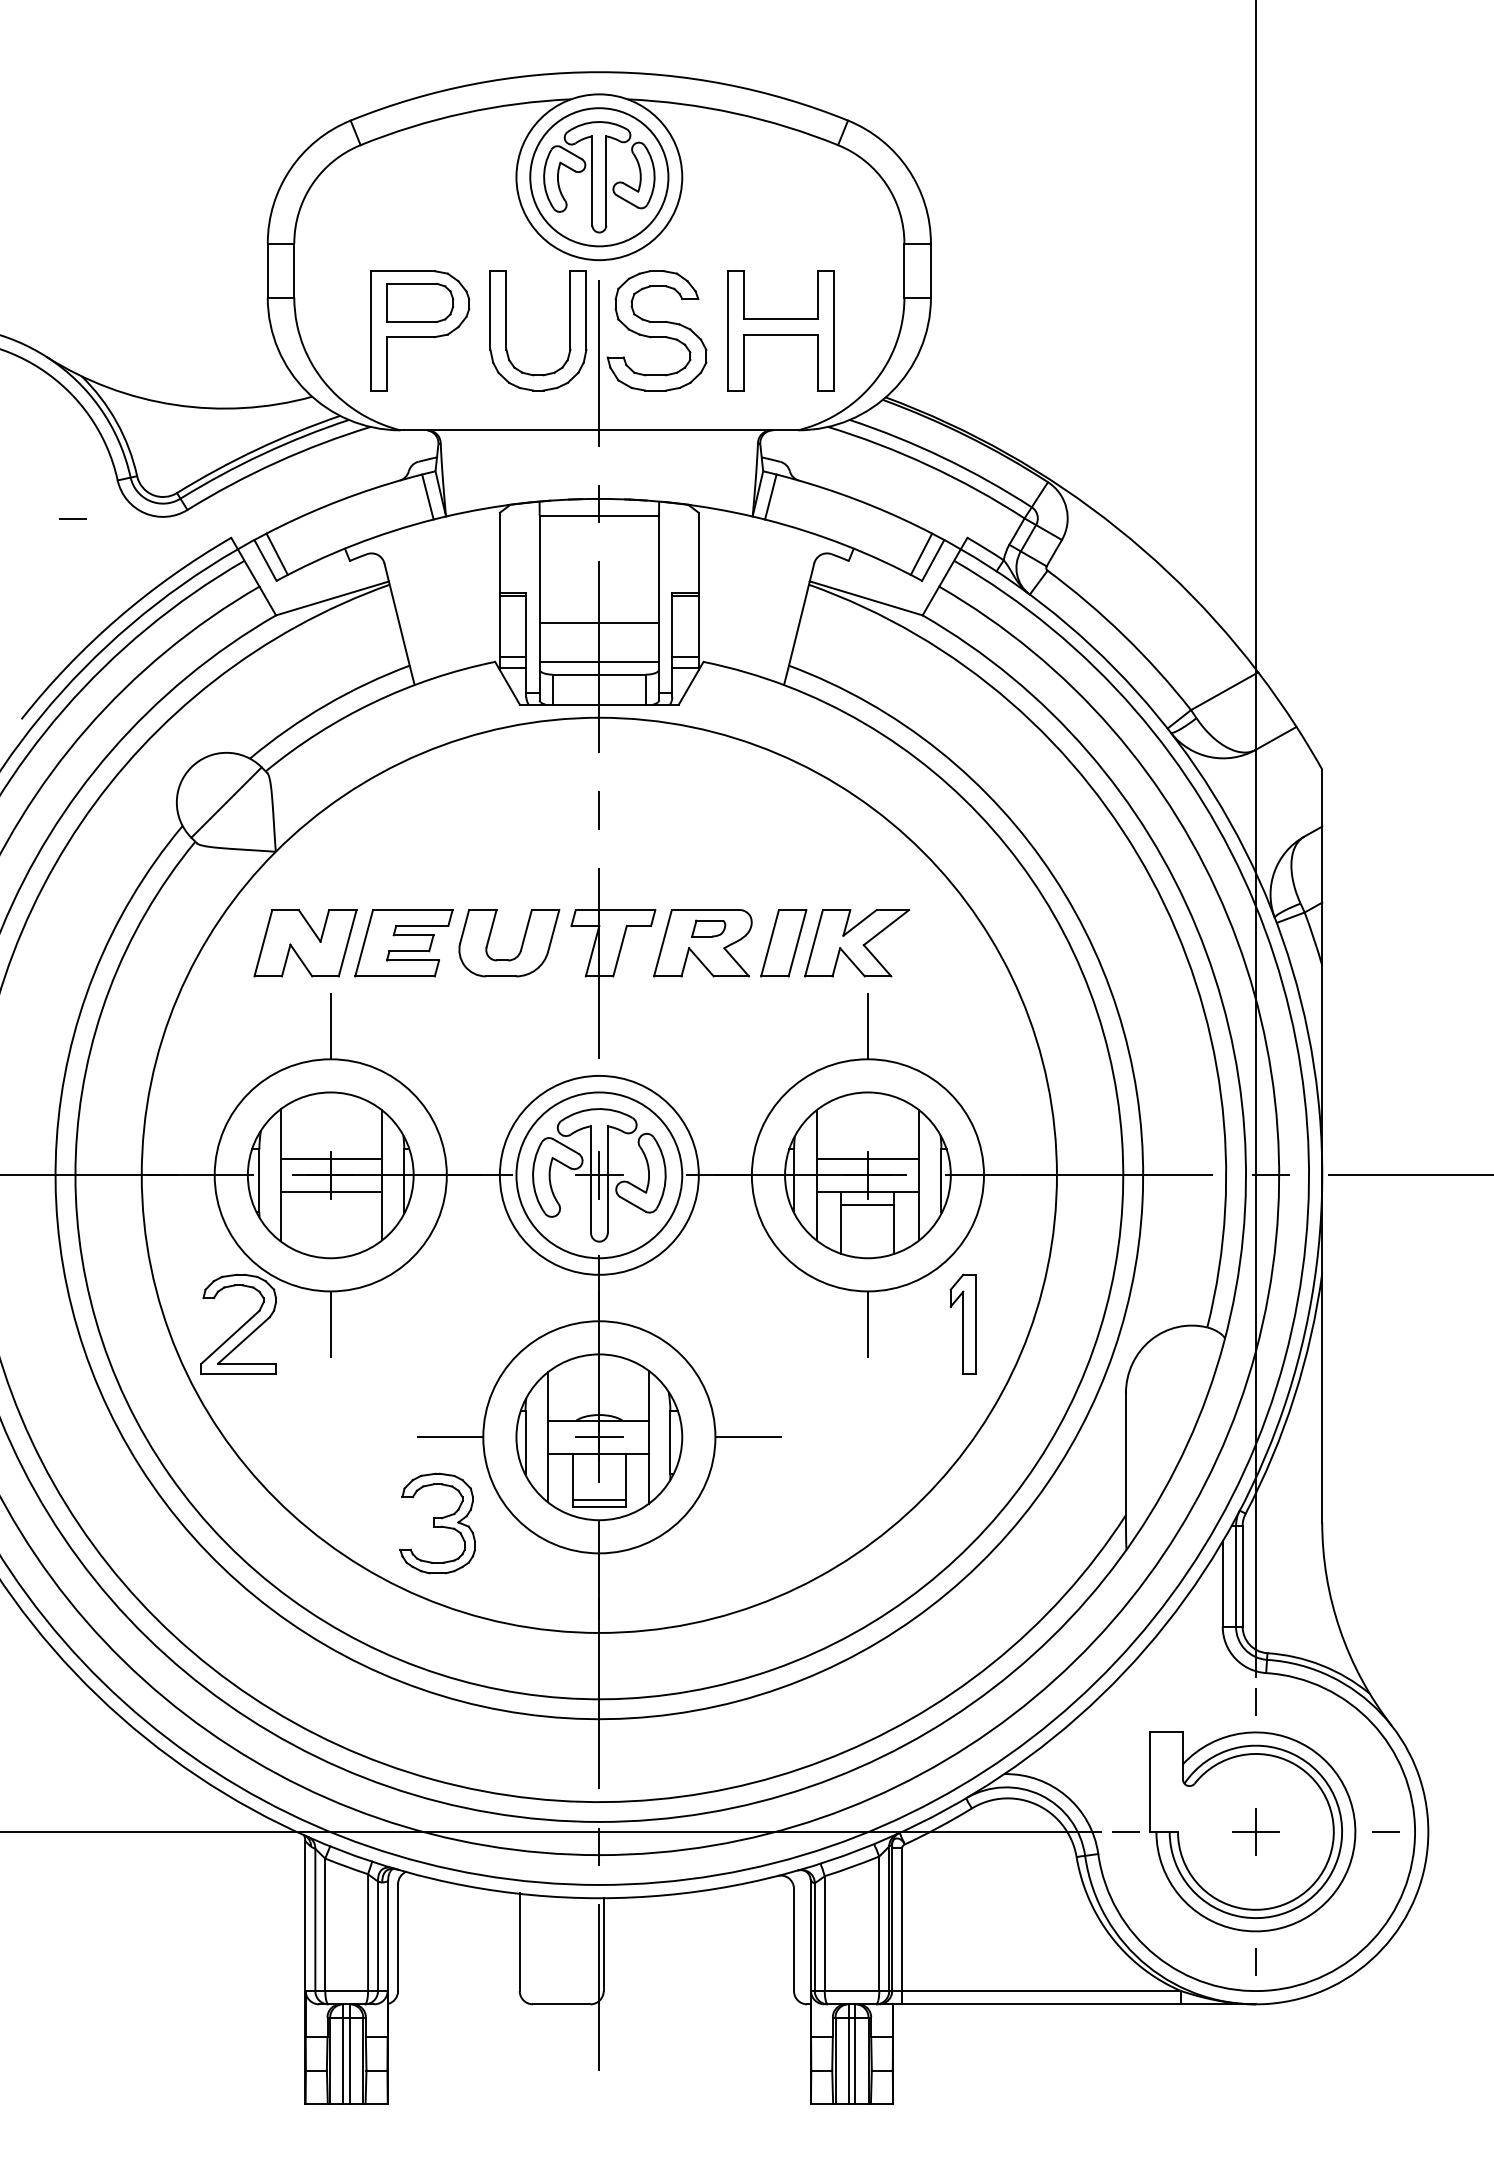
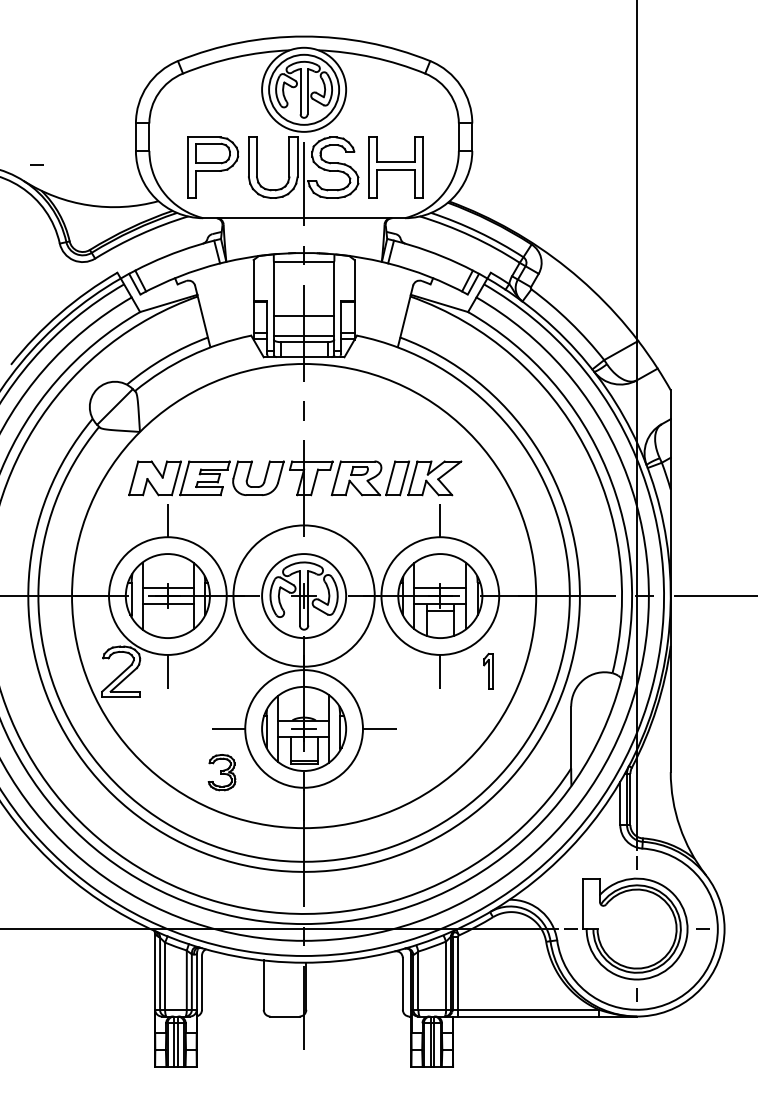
line: (71, 517) -> (36, 164), moved
circle: (598, 1174) -> (303, 595), size x1.4
part: (962, 1324) -> (488, 671), size x0.7
part: (436, 1523) -> (221, 772), size x0.7
part: (1254, 1830) -> (636, 928), removed

